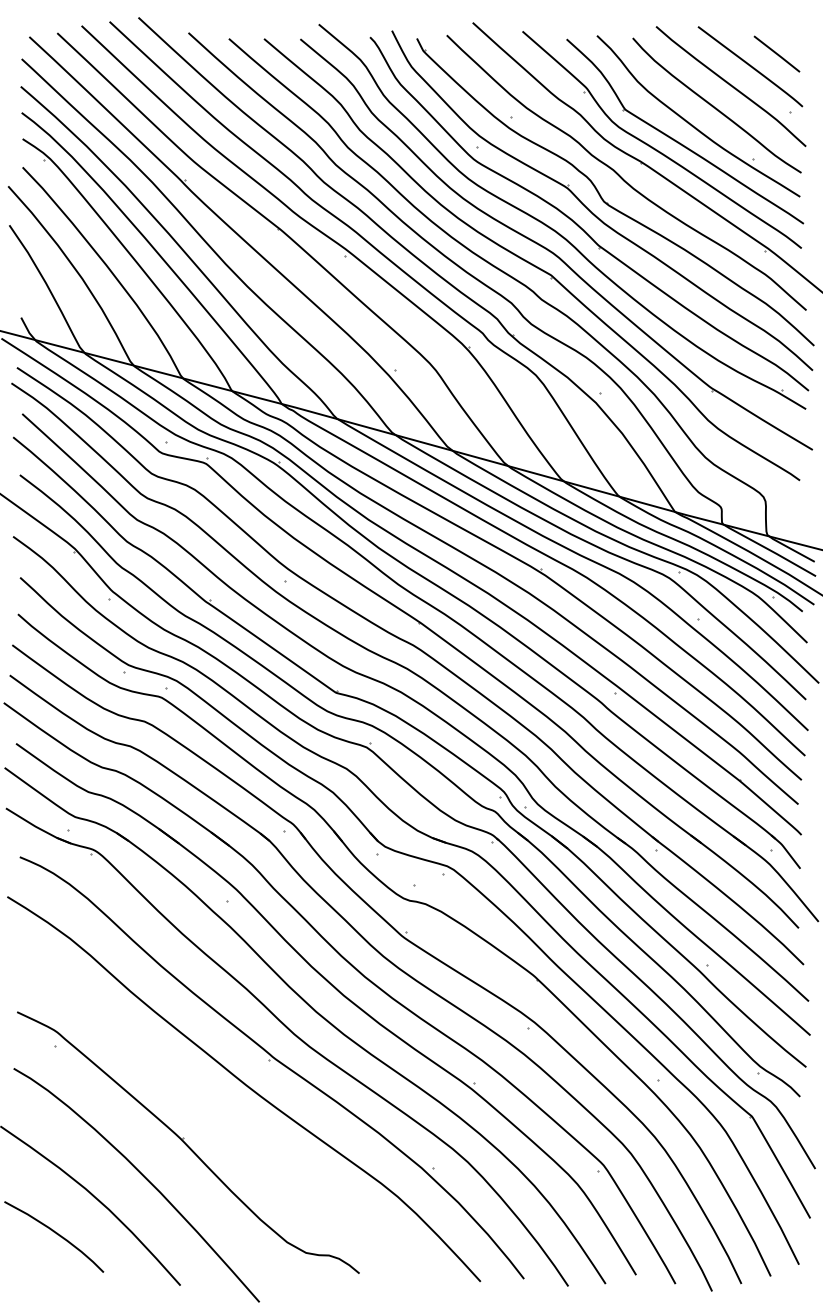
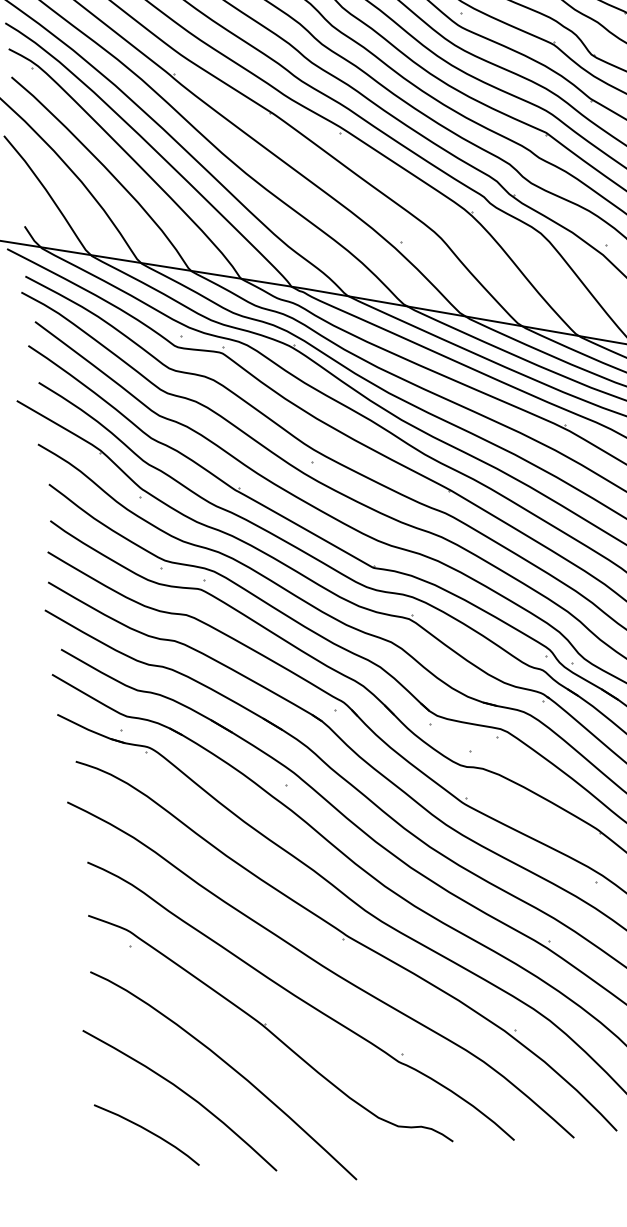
part: (221, 1118) -> (301, 1001), added

